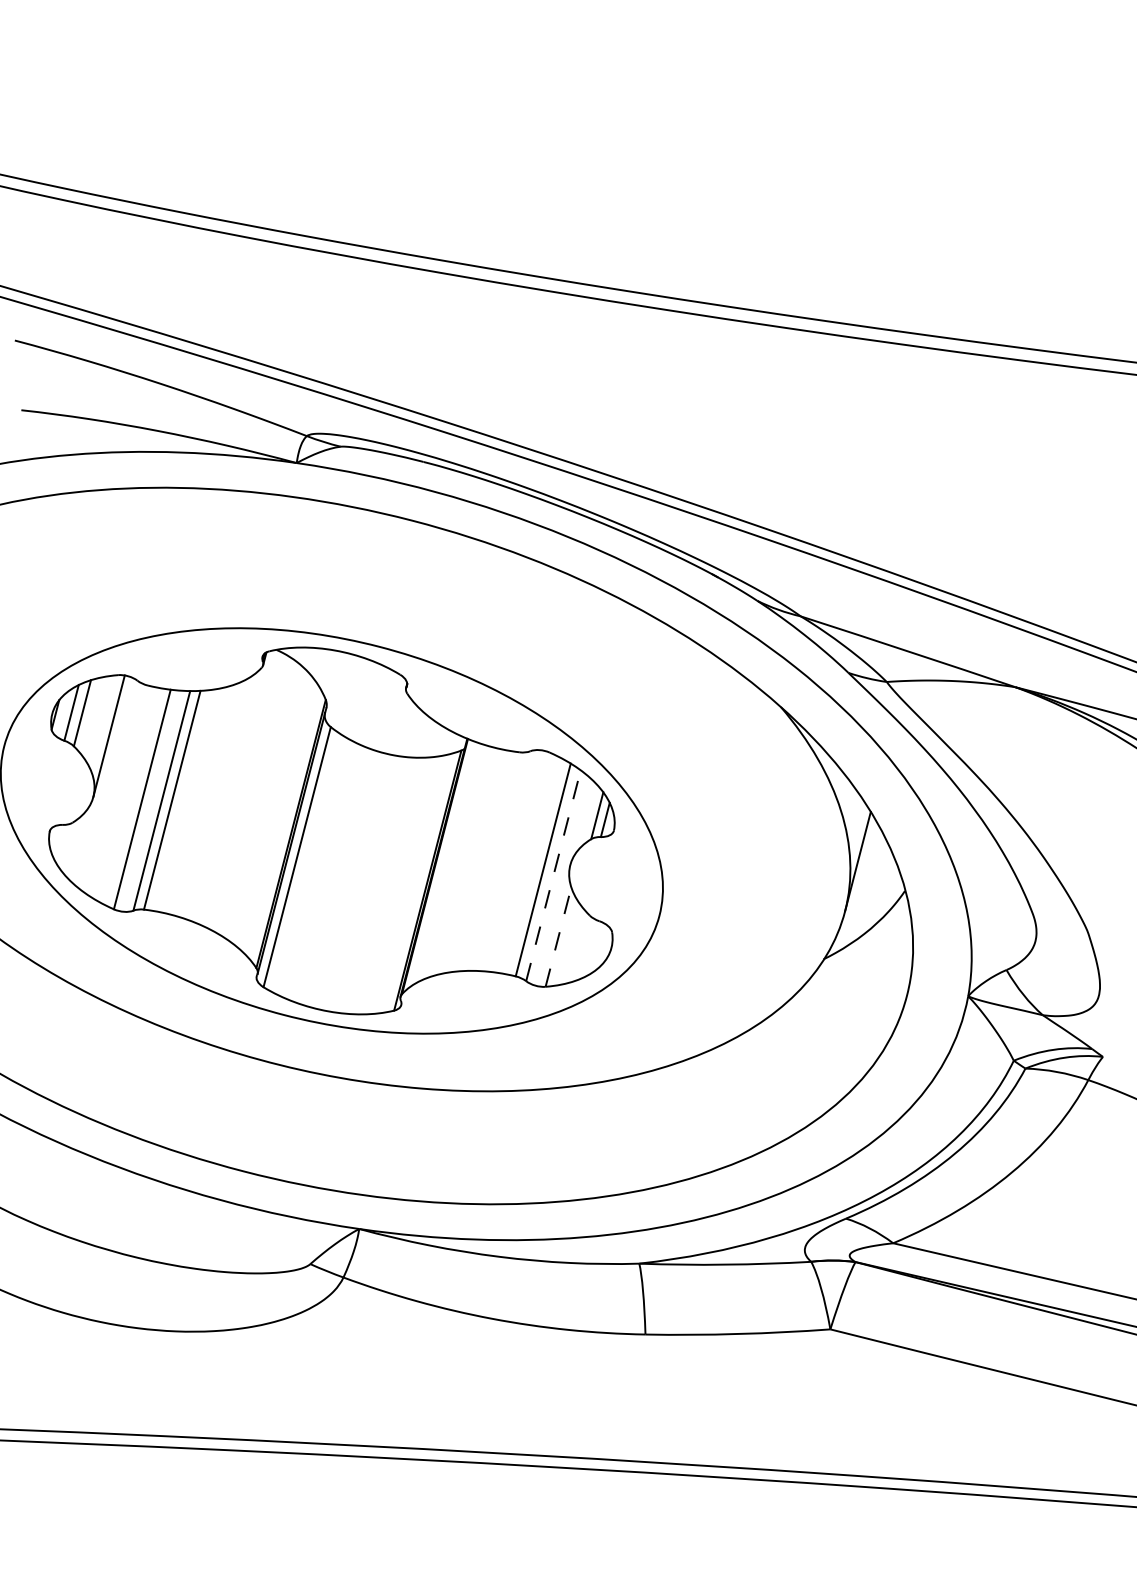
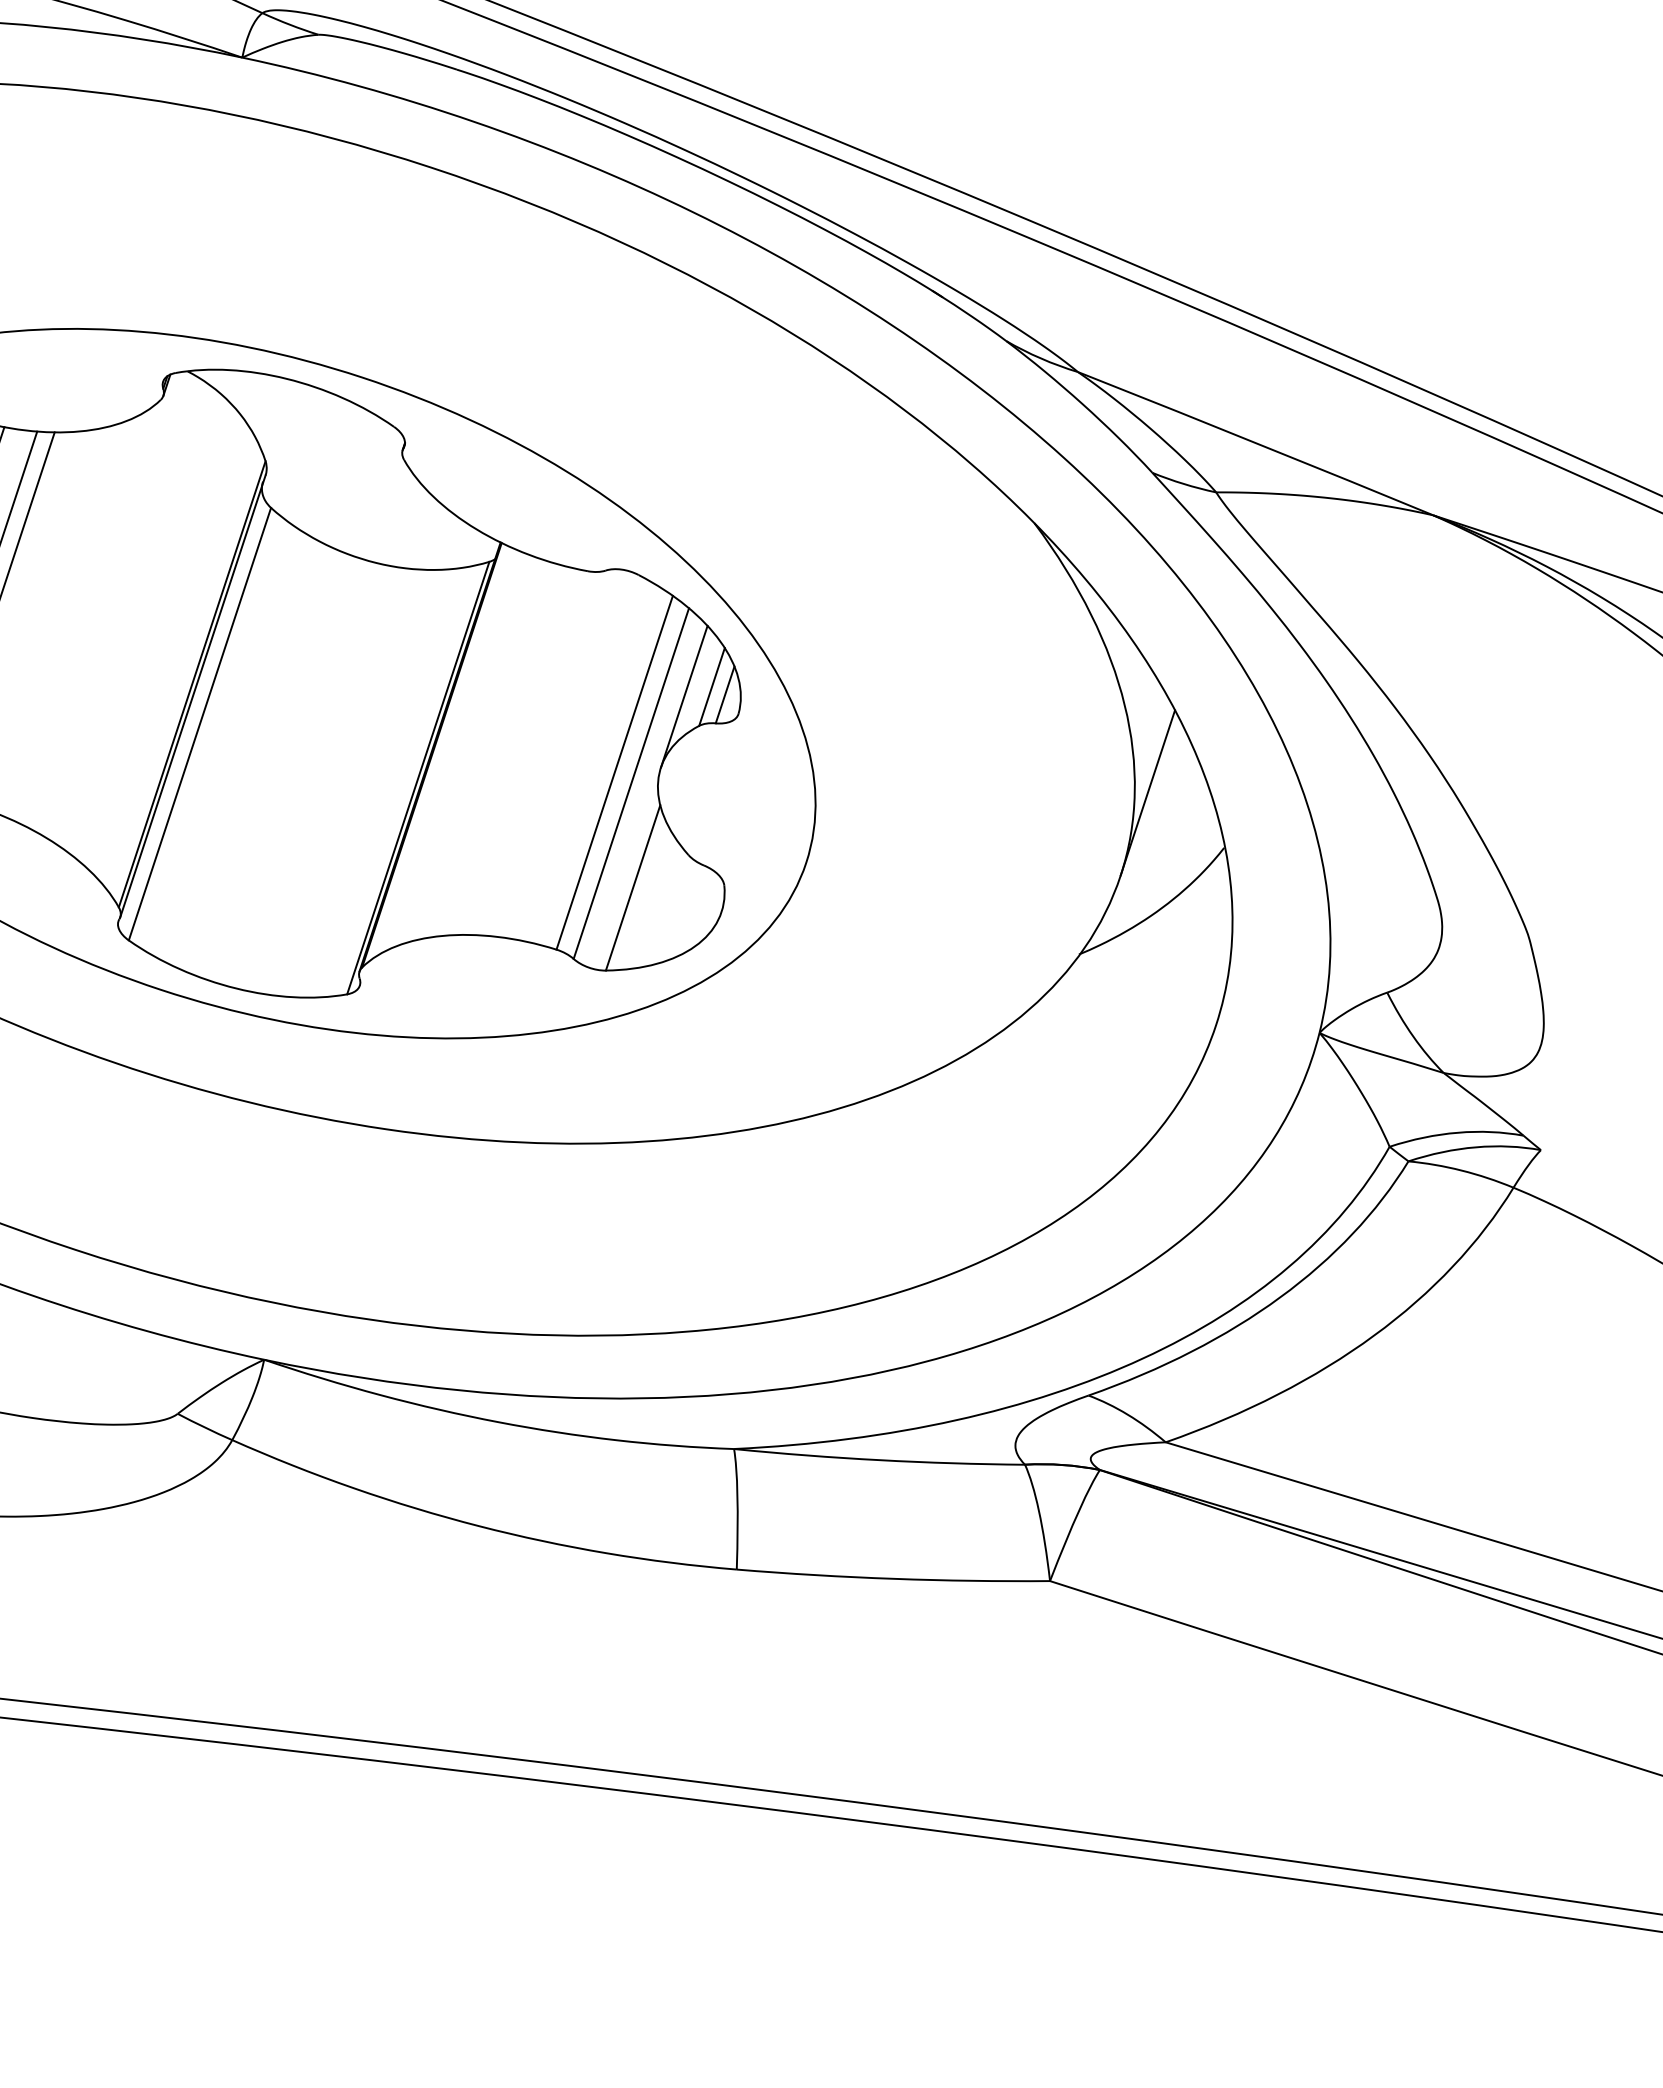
line: (581, 822) -> (684, 696), added
line: (553, 875) -> (631, 783), dashed -> solid
line: (558, 936) -> (633, 886), dashed -> solid

